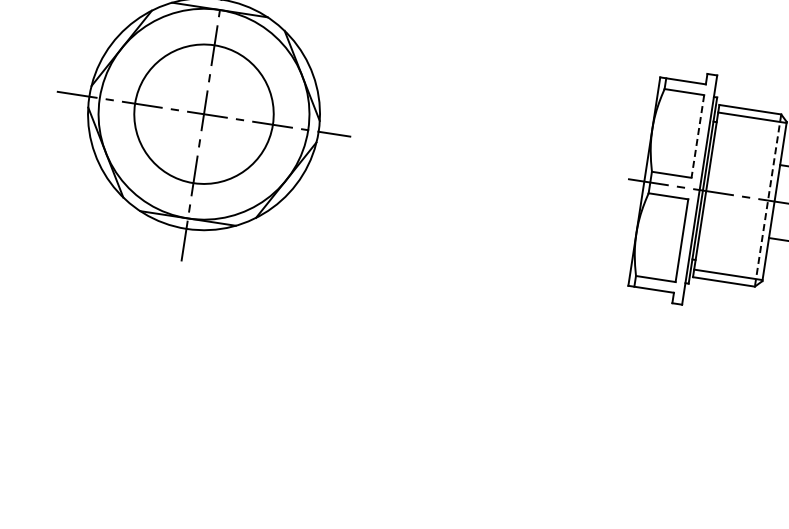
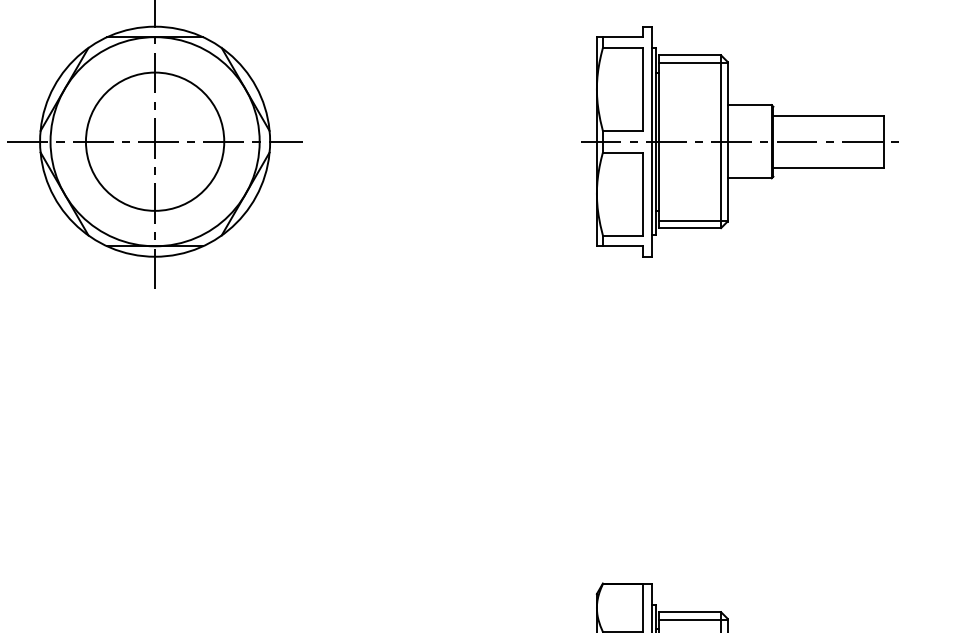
line: (697, 136) -> (642, 89), dashed -> solid
line: (768, 201) -> (721, 142), dashed -> solid

